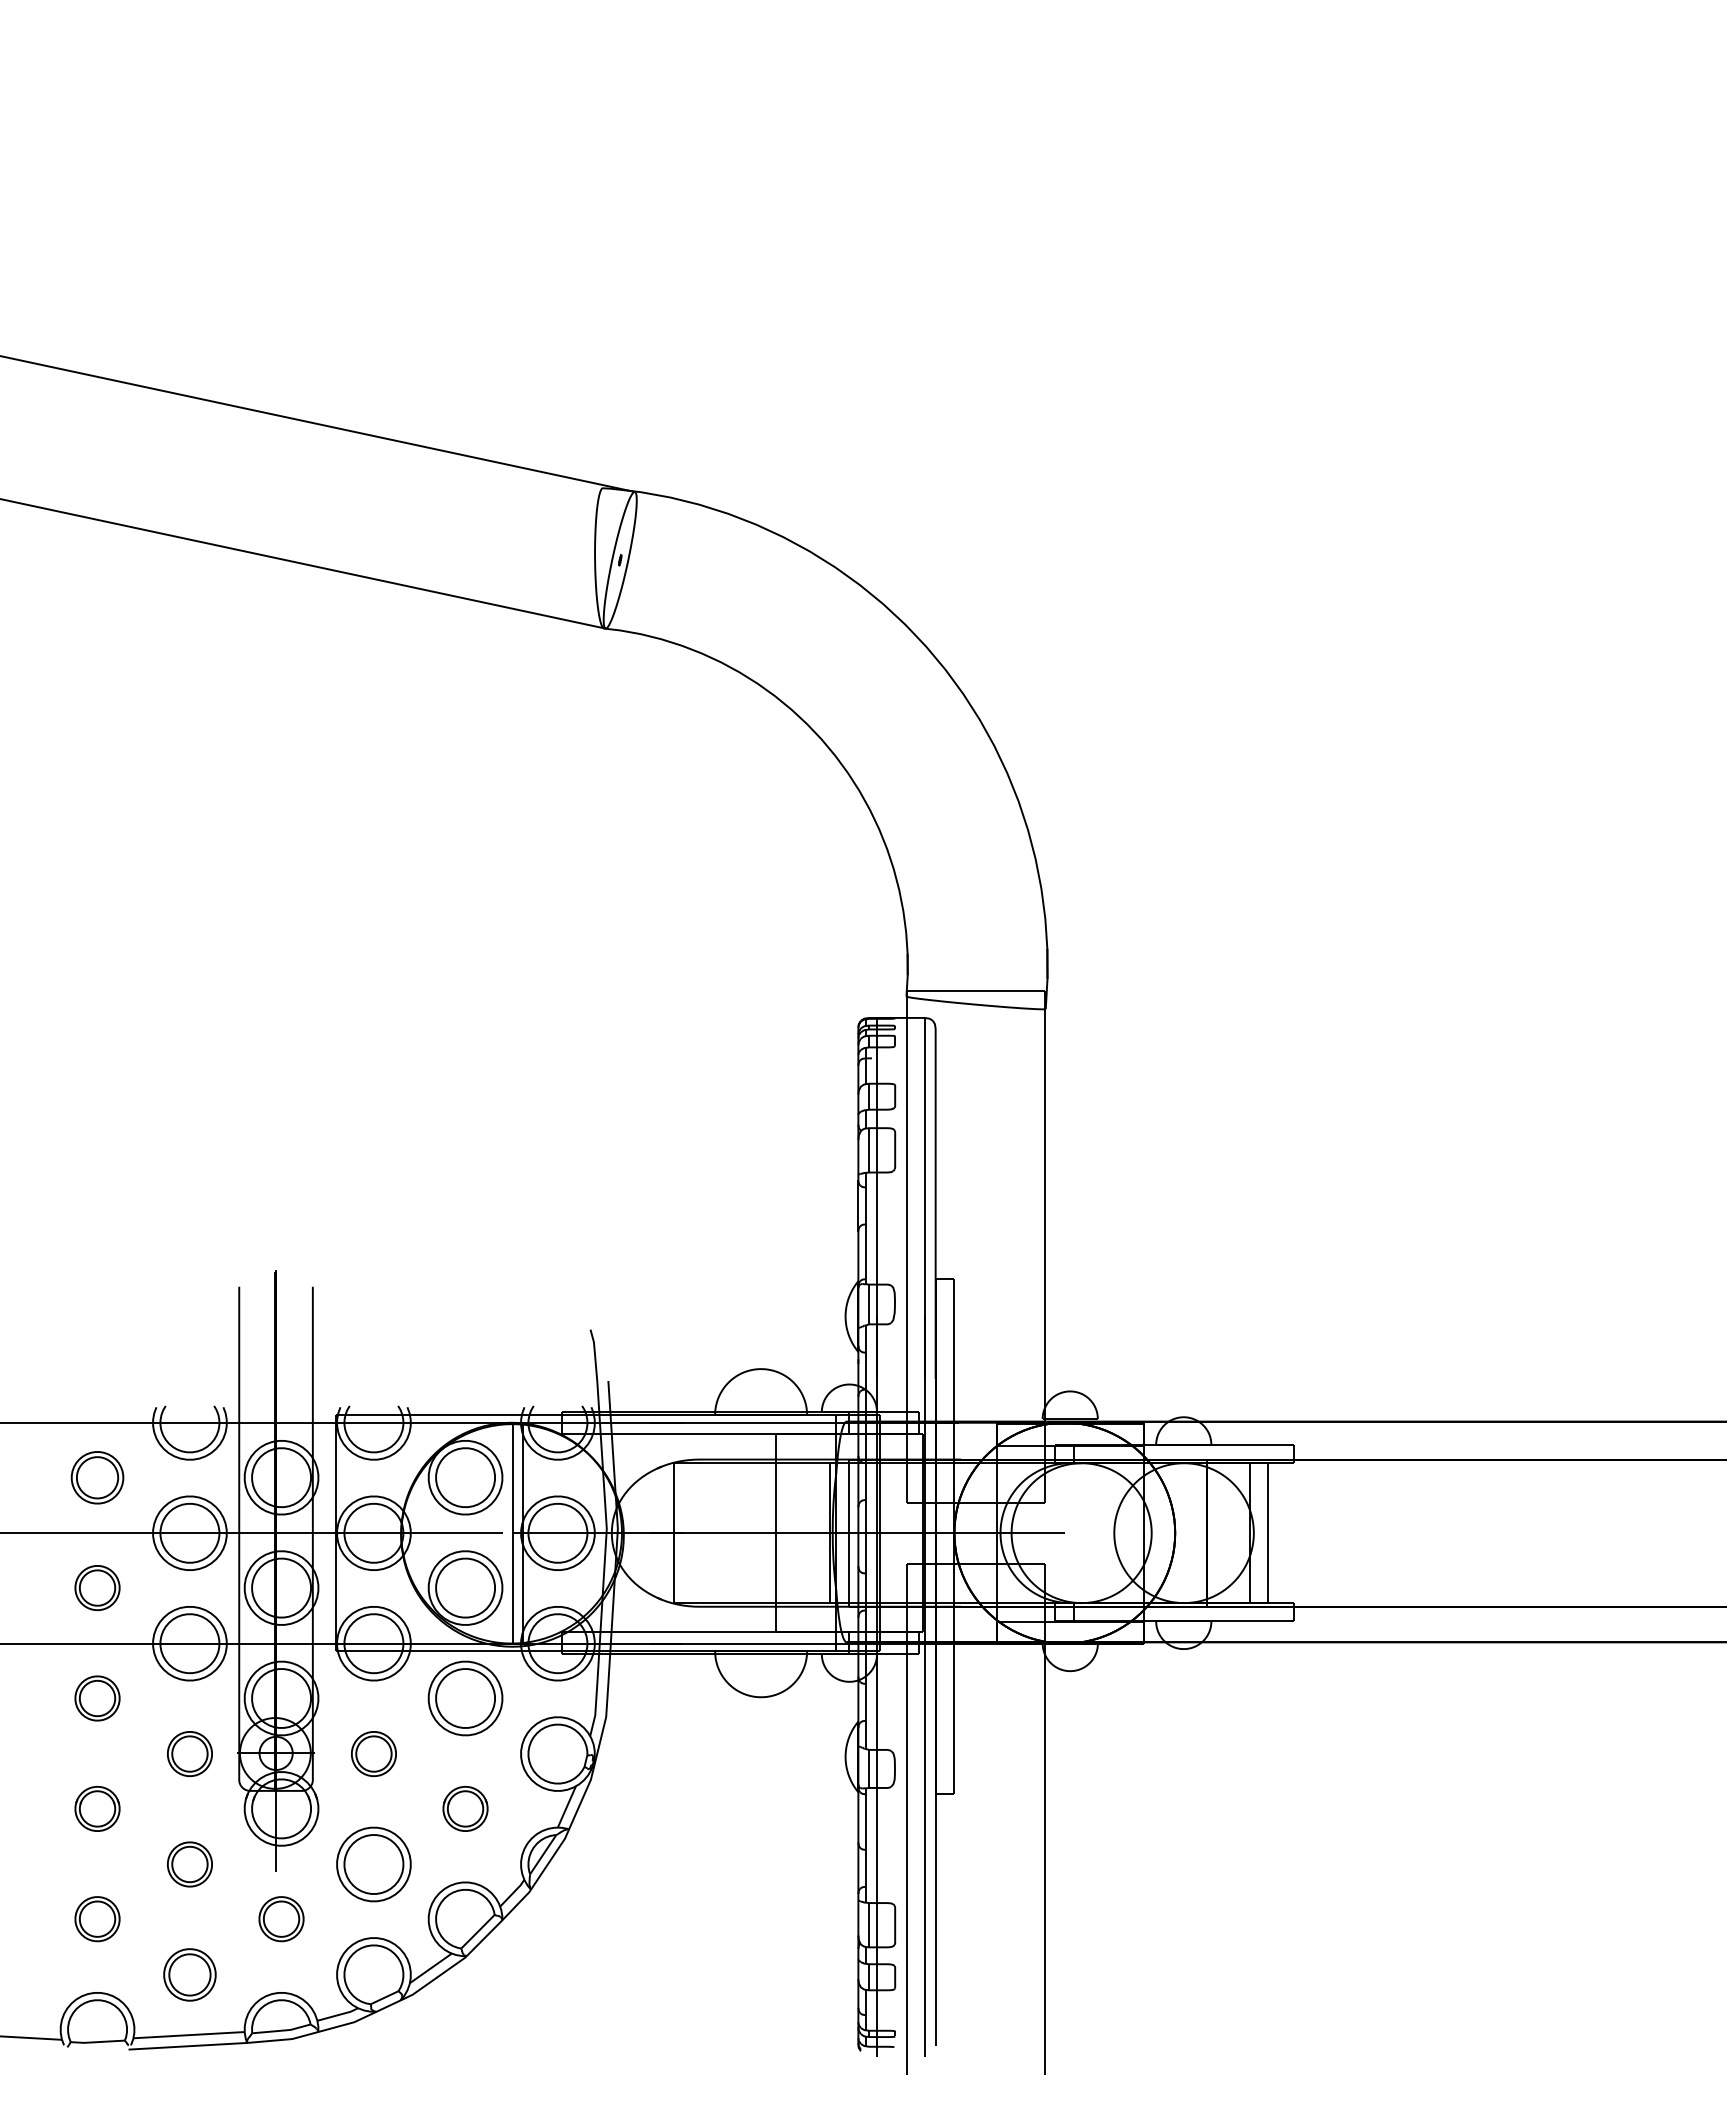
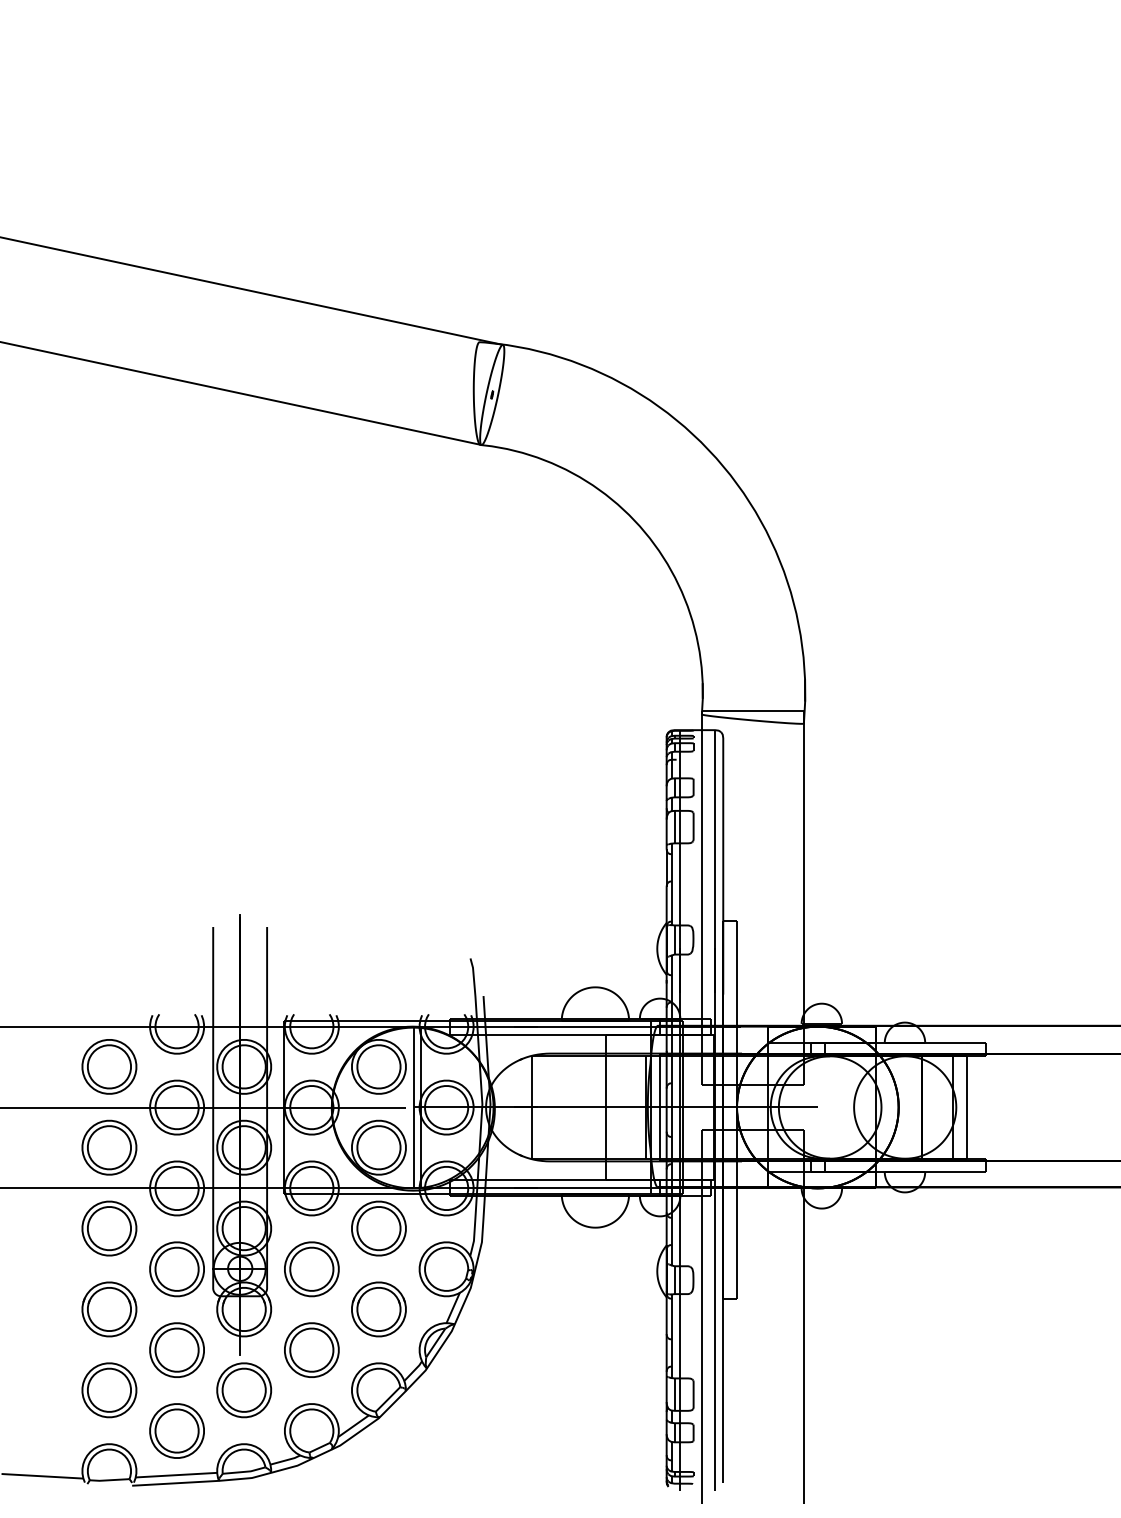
part: (97, 1477) -> (109, 1066), size x1.43
part: (97, 1587) -> (109, 1147), size x1.67
part: (97, 1698) -> (109, 1228), size x1.67
part: (189, 1753) -> (176, 1268), size x1.67
part: (373, 1753) -> (311, 1268), size x1.67
part: (97, 1808) -> (109, 1309), size x1.67
part: (465, 1808) -> (378, 1309), size x1.67
part: (189, 1864) -> (176, 1350), size x1.67
part: (97, 1918) -> (109, 1389), size x1.67
part: (281, 1918) -> (244, 1389), size x1.67
part: (189, 1974) -> (176, 1430), size x1.43

